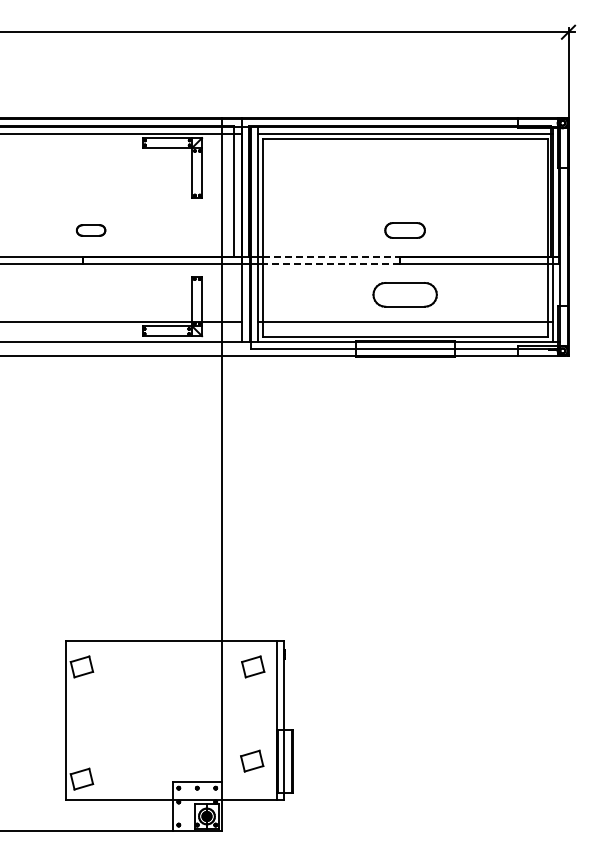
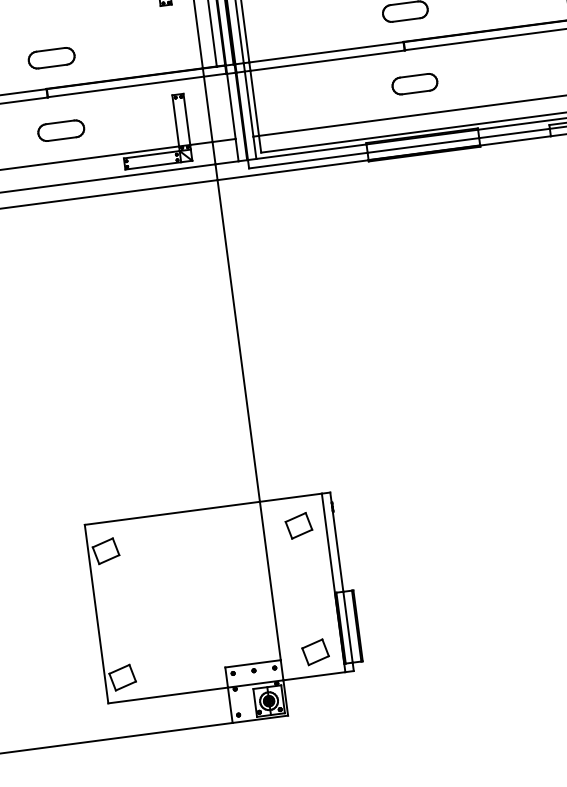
part: (90, 230) -> (50, 58), size x1.43
line: (332, 256) -> (327, 51), dashed -> solid
line: (331, 264) -> (327, 60), dashed -> solid
part: (90, 294) -> (60, 130), added
part: (404, 294) -> (414, 83), size x0.62
part: (252, 760) -> (315, 651), moved

